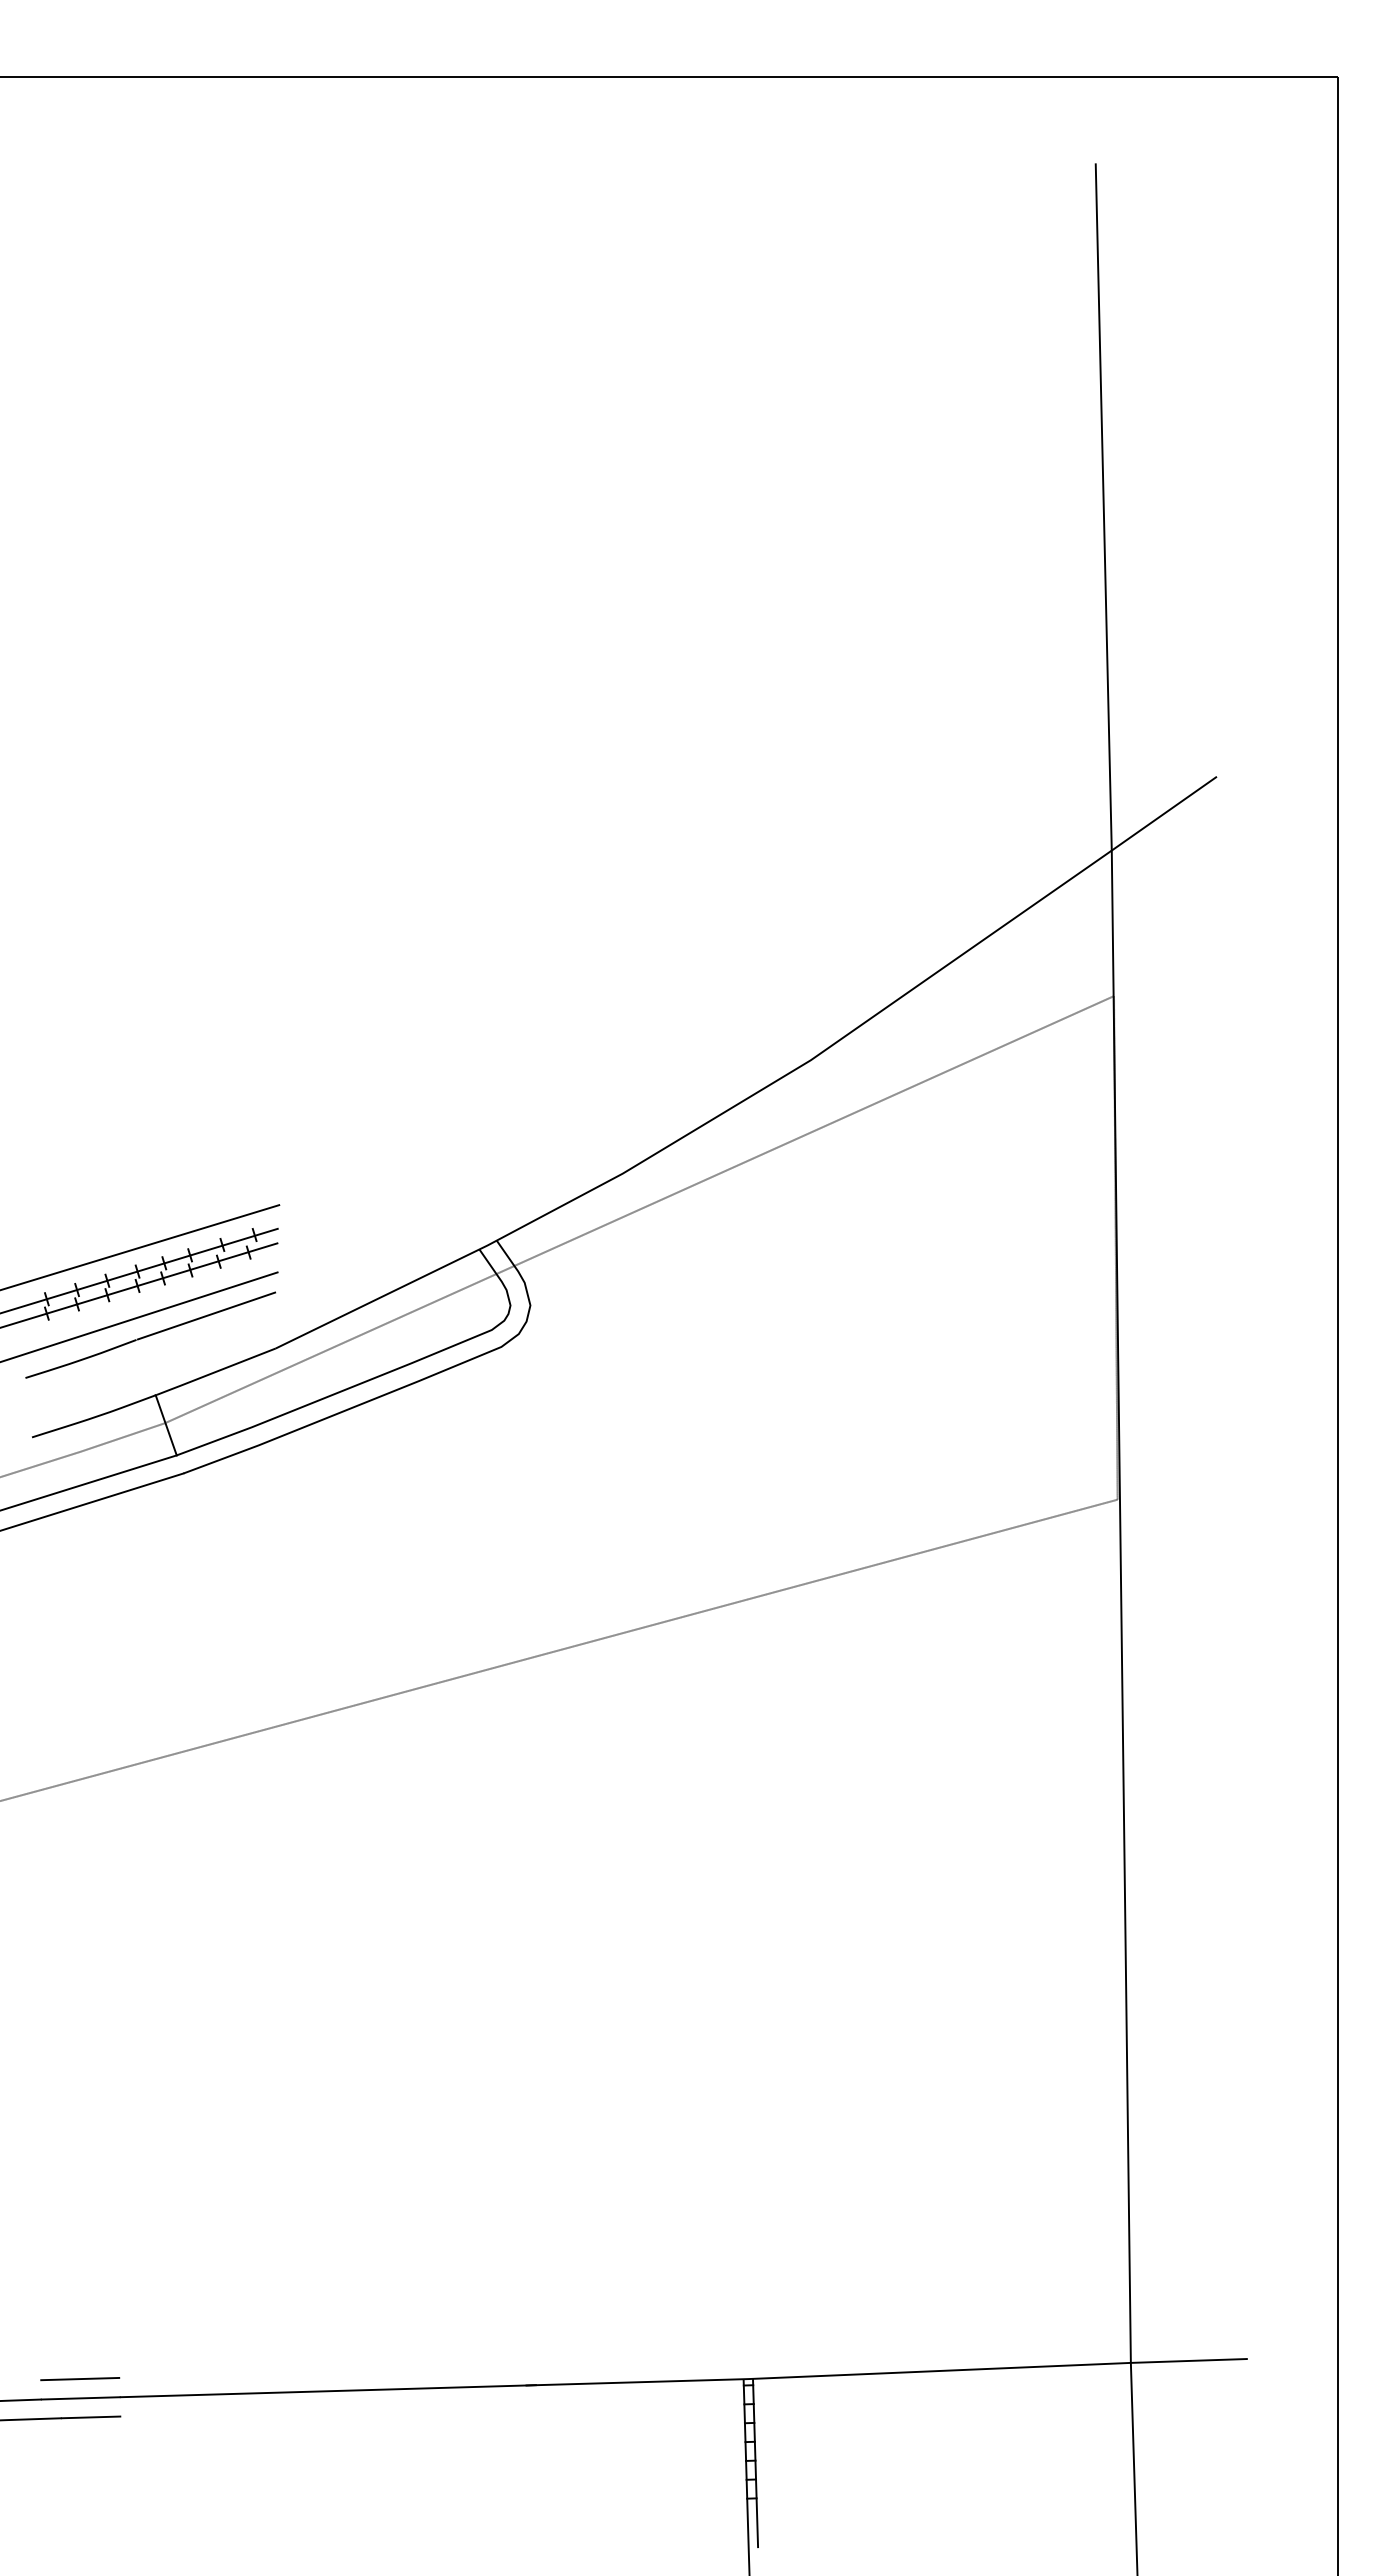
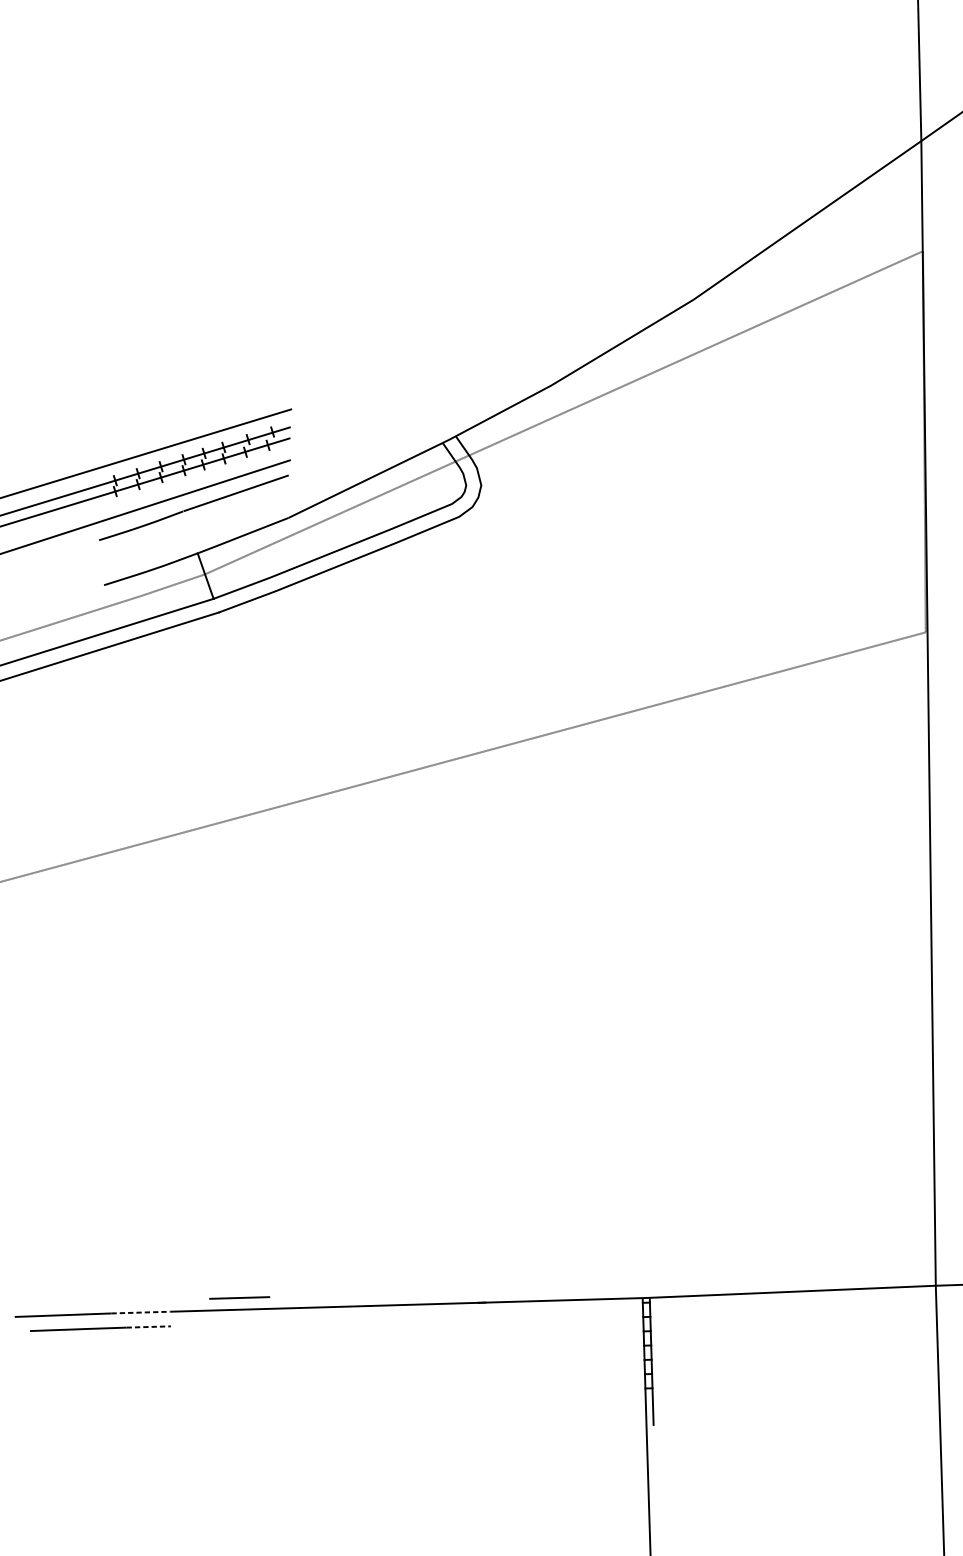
line: (80, 2379) -> (239, 1298), moved
line: (81, 2398) -> (141, 1312), solid -> dashed
line: (91, 2417) -> (149, 1327), solid -> dashed

